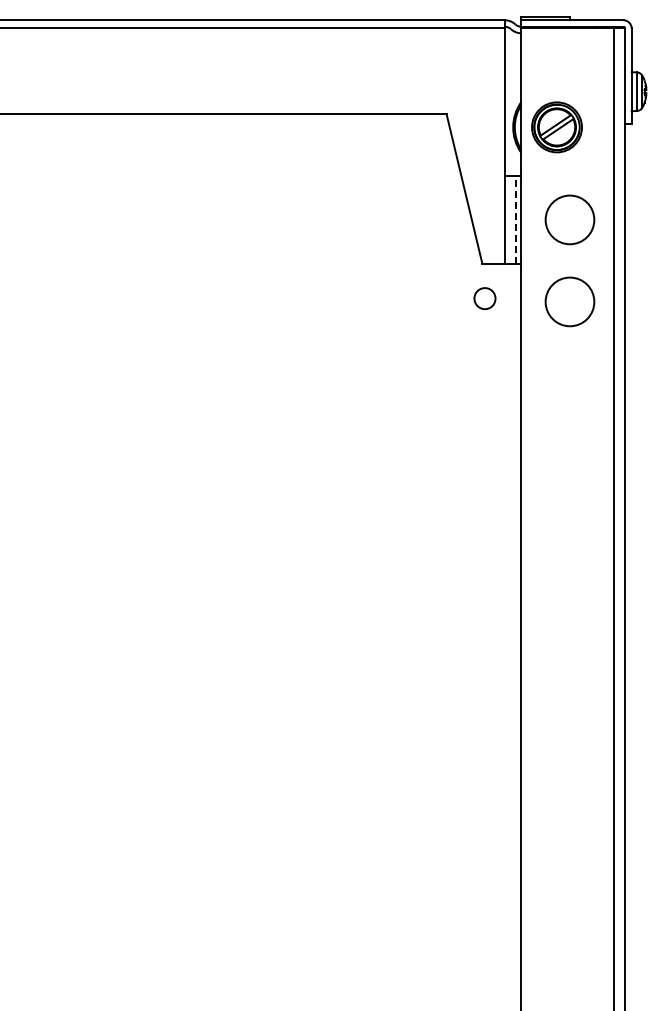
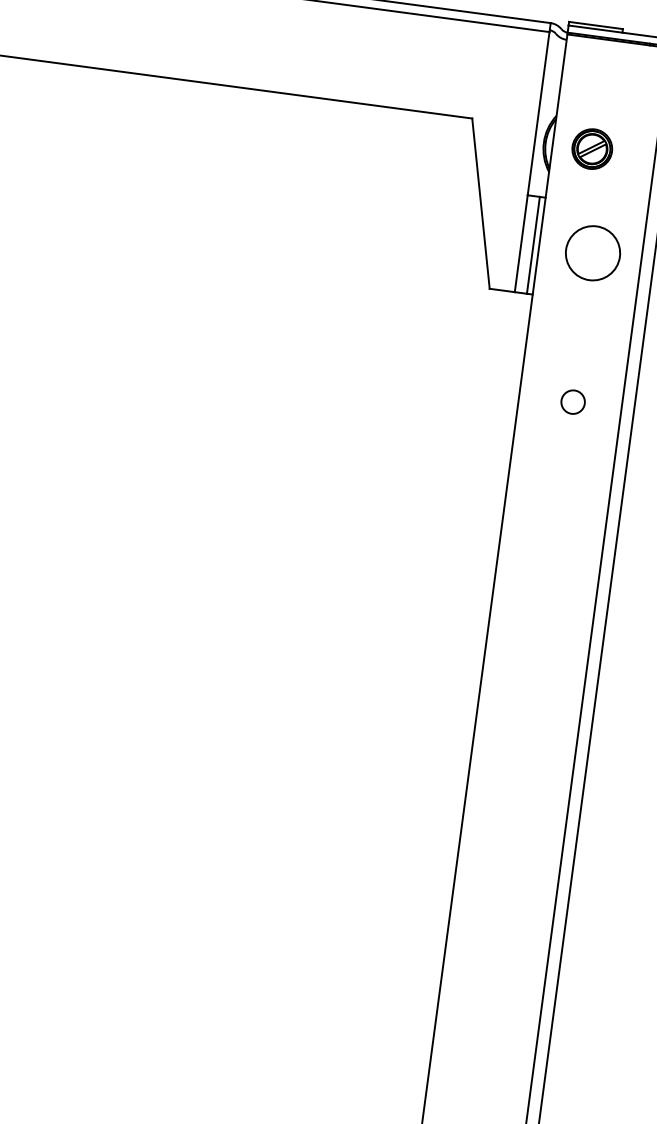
part: (556, 127) -> (591, 149), size x0.71
line: (516, 219) -> (533, 244), dashed -> solid
circle: (484, 298) -> (572, 401), moved
circle: (569, 301) -> (580, 343), removed

